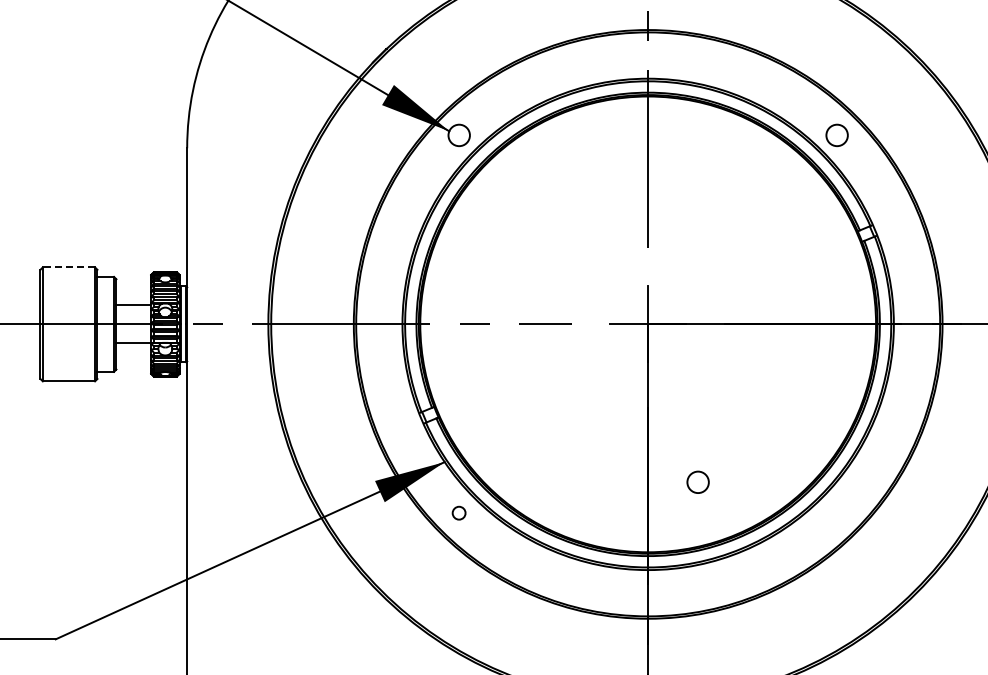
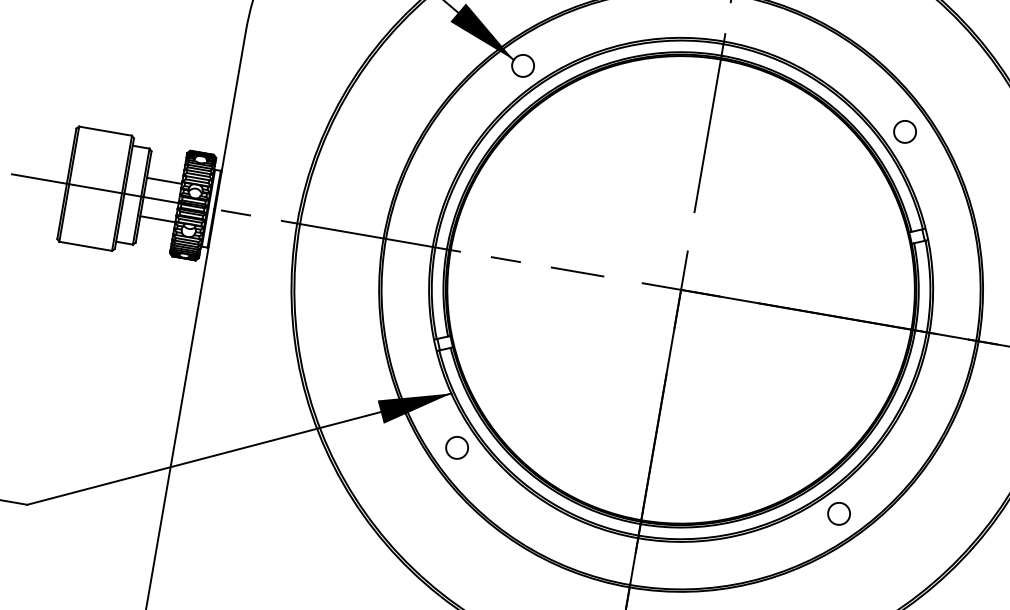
line: (68, 267) -> (105, 131), dashed -> solid
circle: (697, 481) -> (838, 512), moved
circle: (458, 512) -> (456, 446), size x1.67

